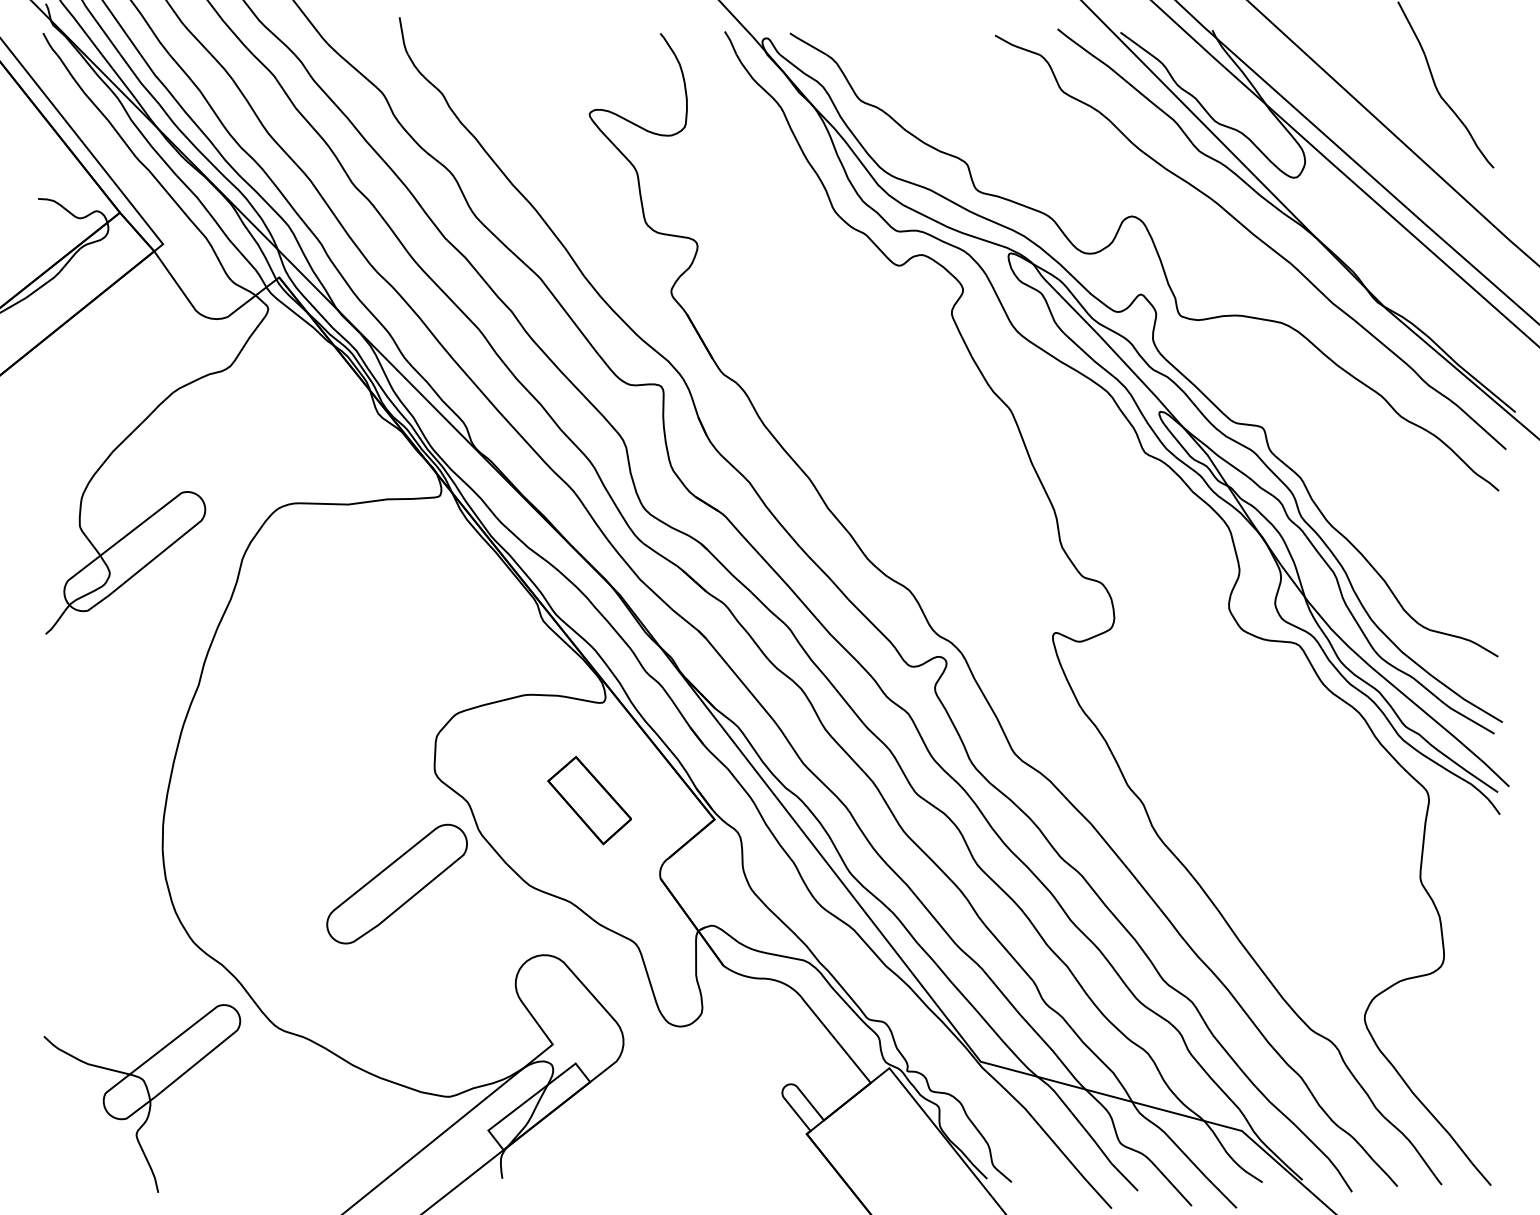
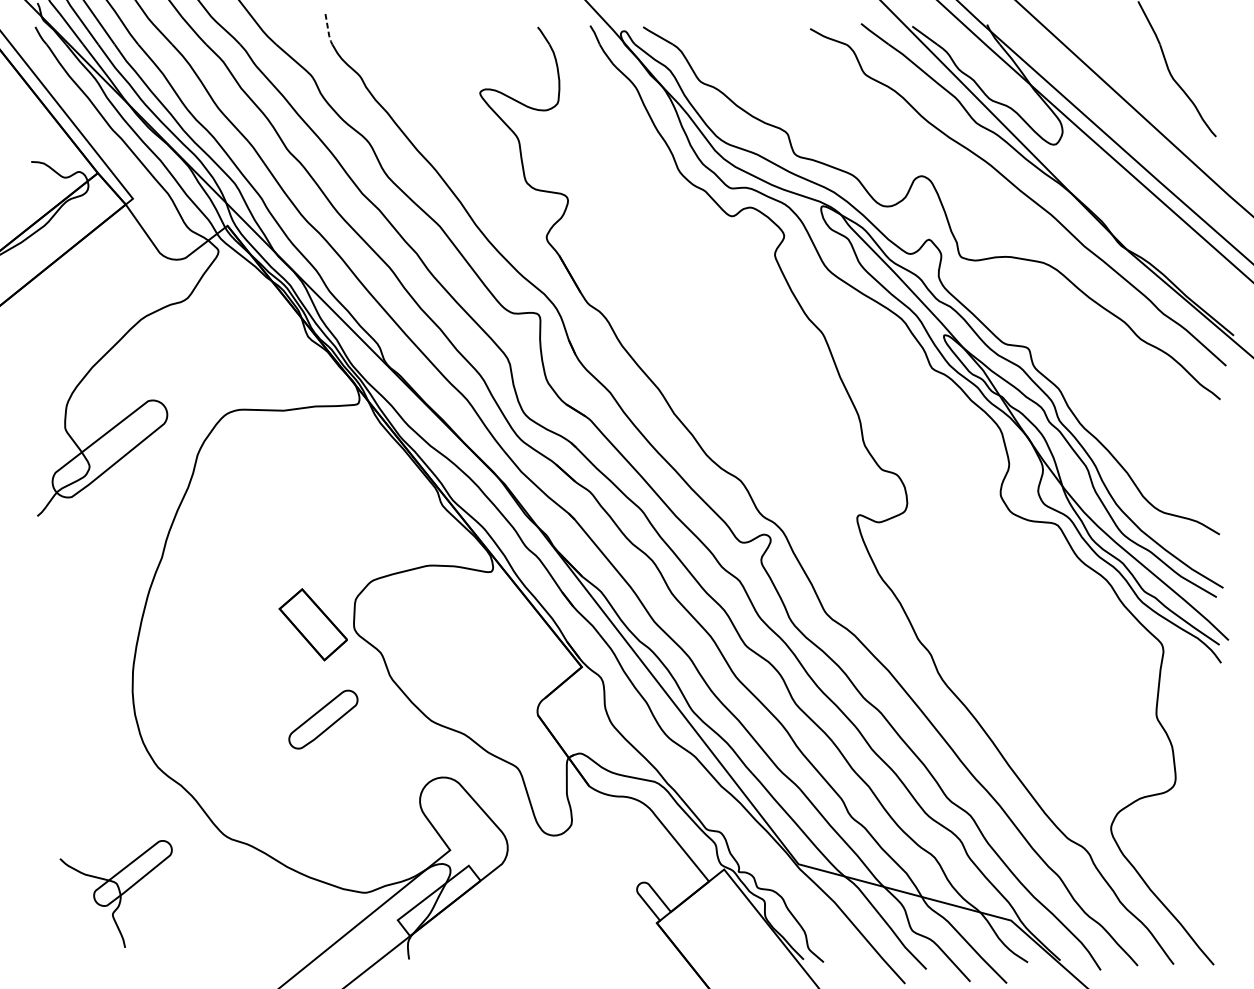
line: (403, 38) -> (328, 31), solid -> dashed
part: (589, 800) -> (313, 624), moved
part: (396, 883) -> (322, 719), size x0.6
part: (142, 1098) -> (116, 894), size x0.7

